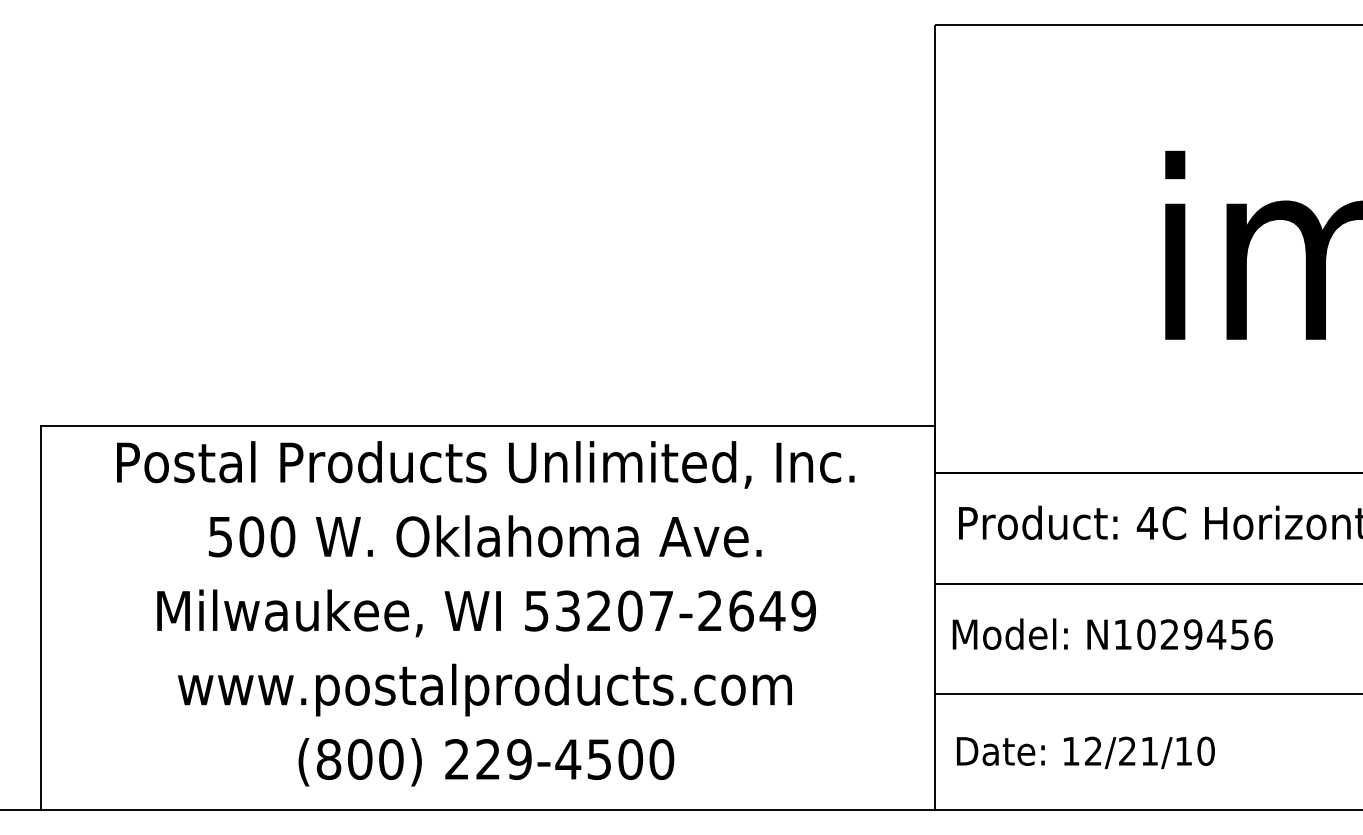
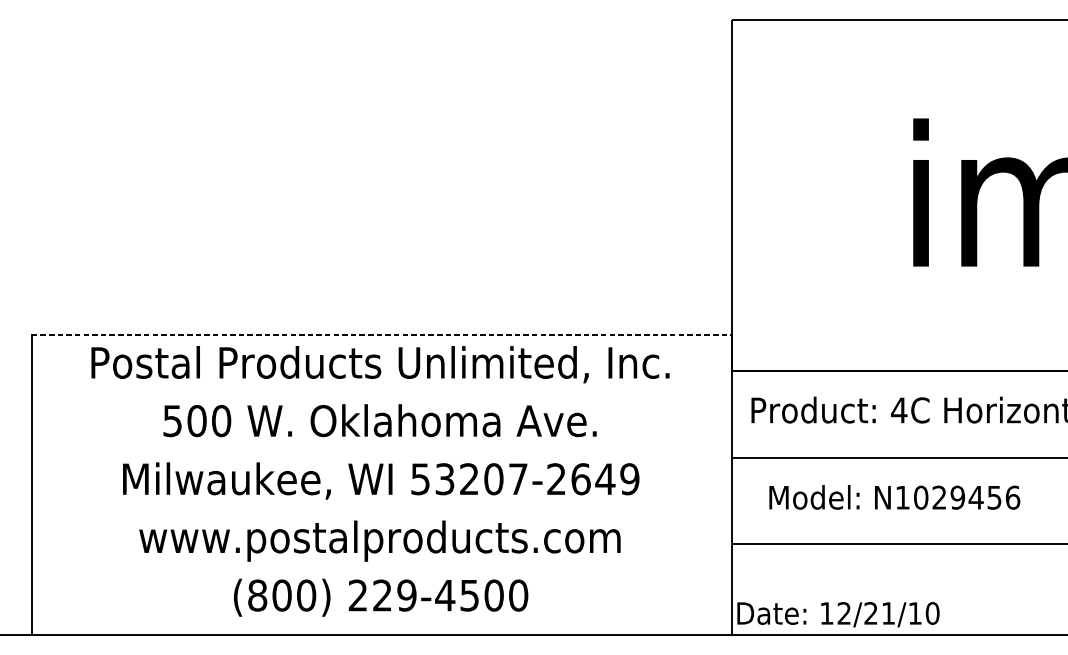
line: (487, 426) -> (381, 334), solid -> dashed
text: (1112, 634) -> (894, 497), moved
text: (1085, 752) -> (838, 614), moved

